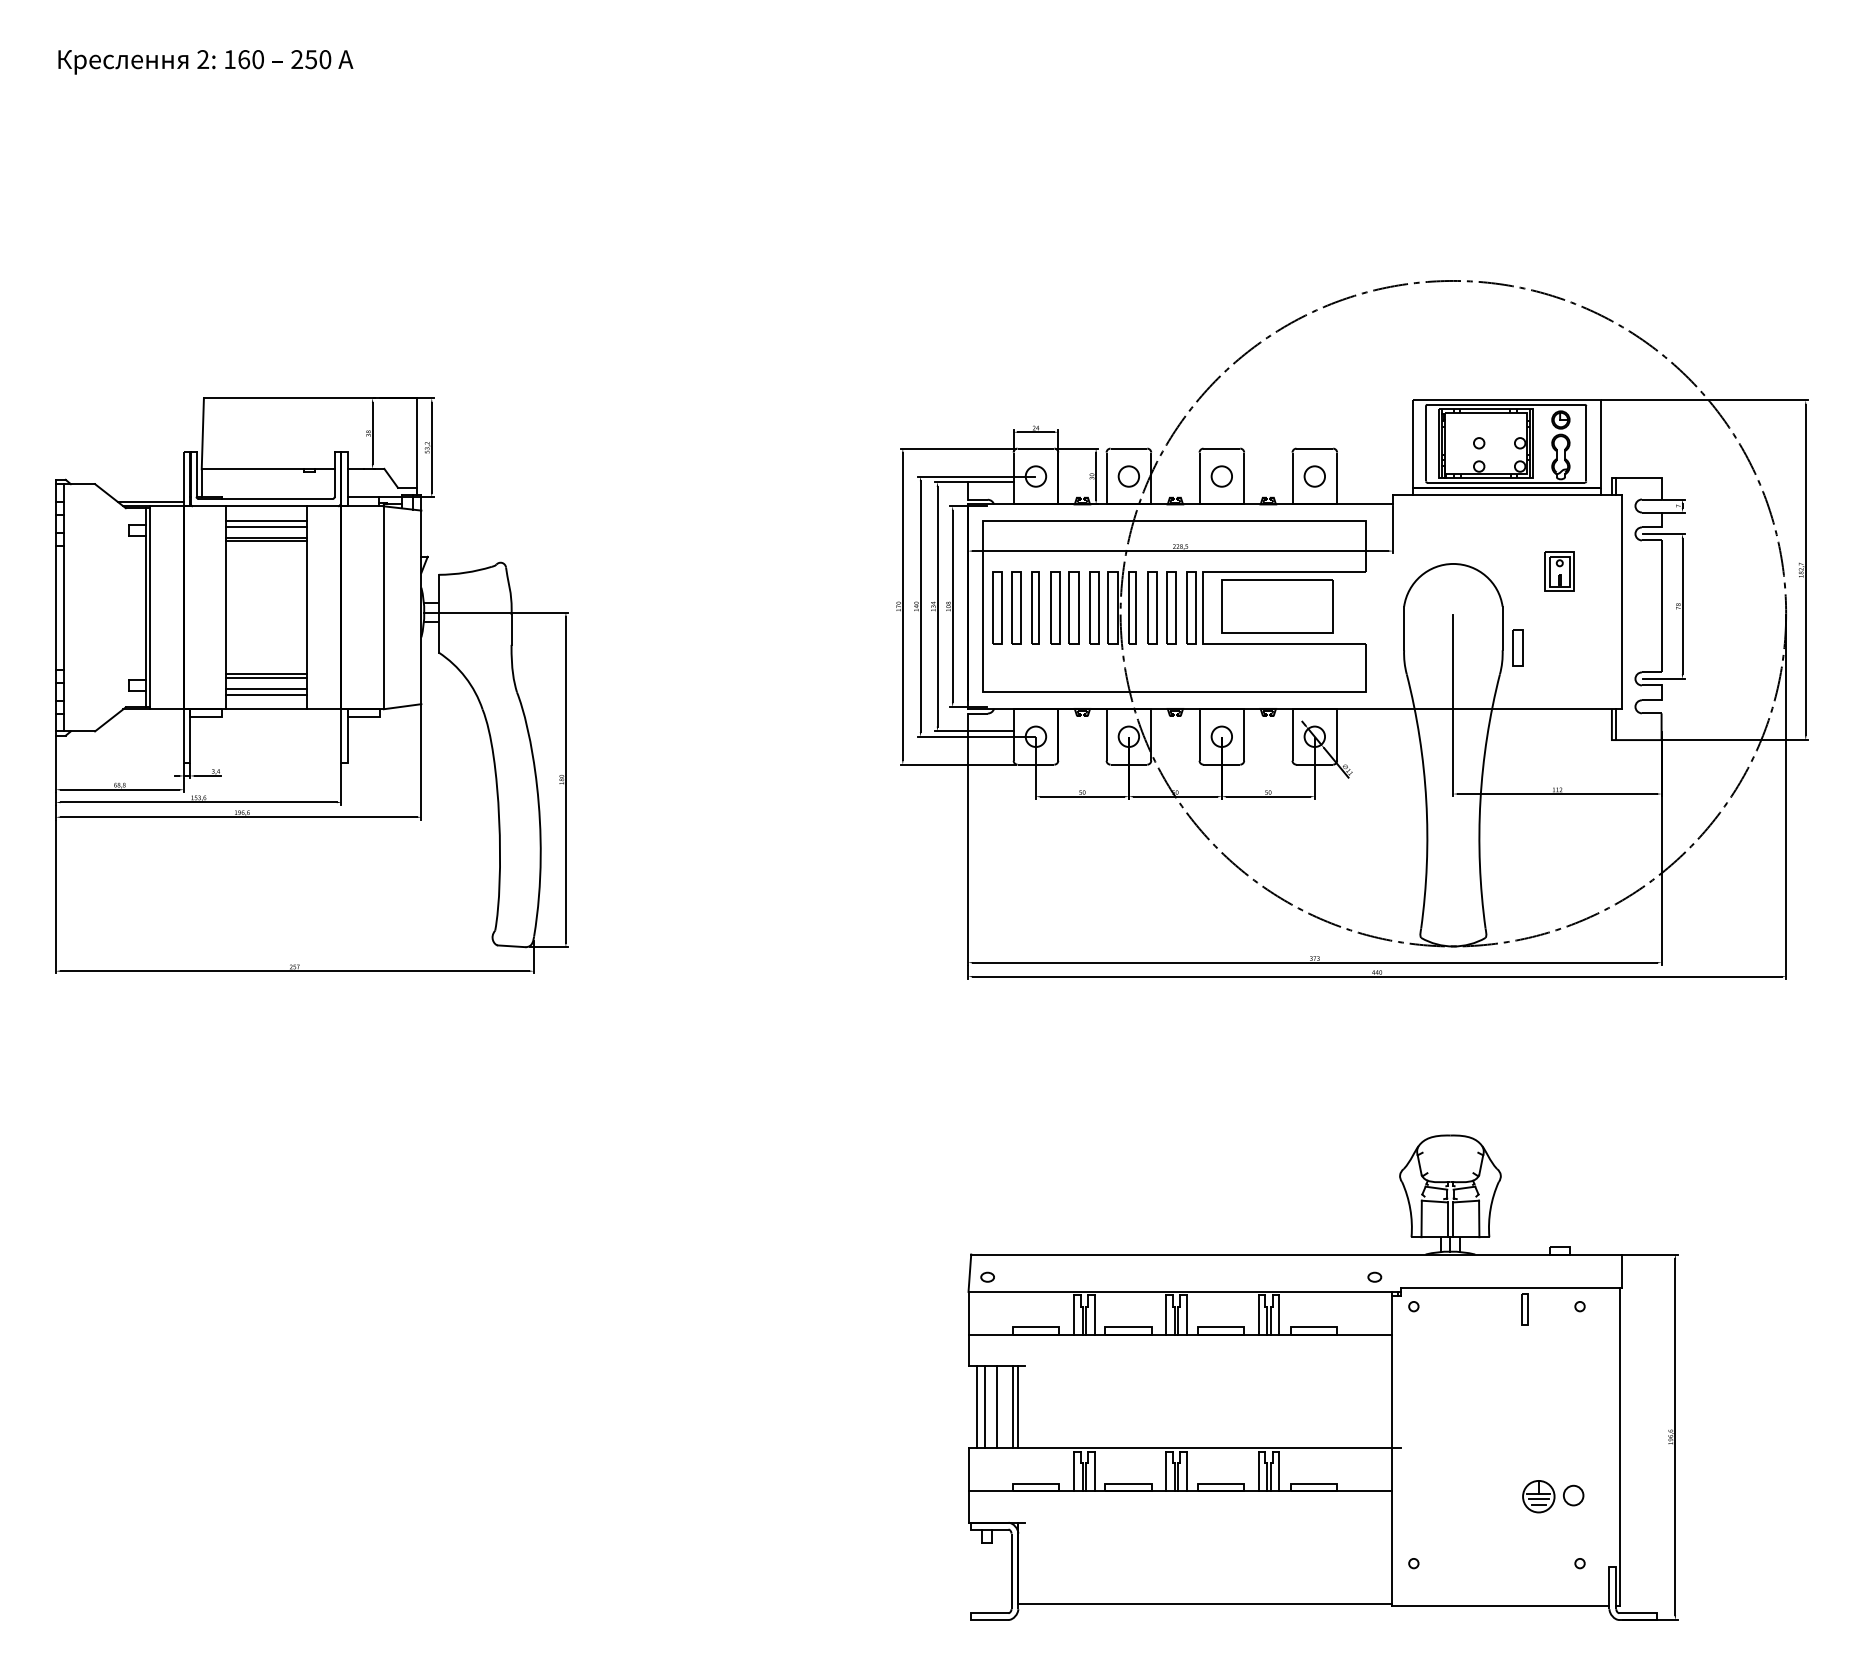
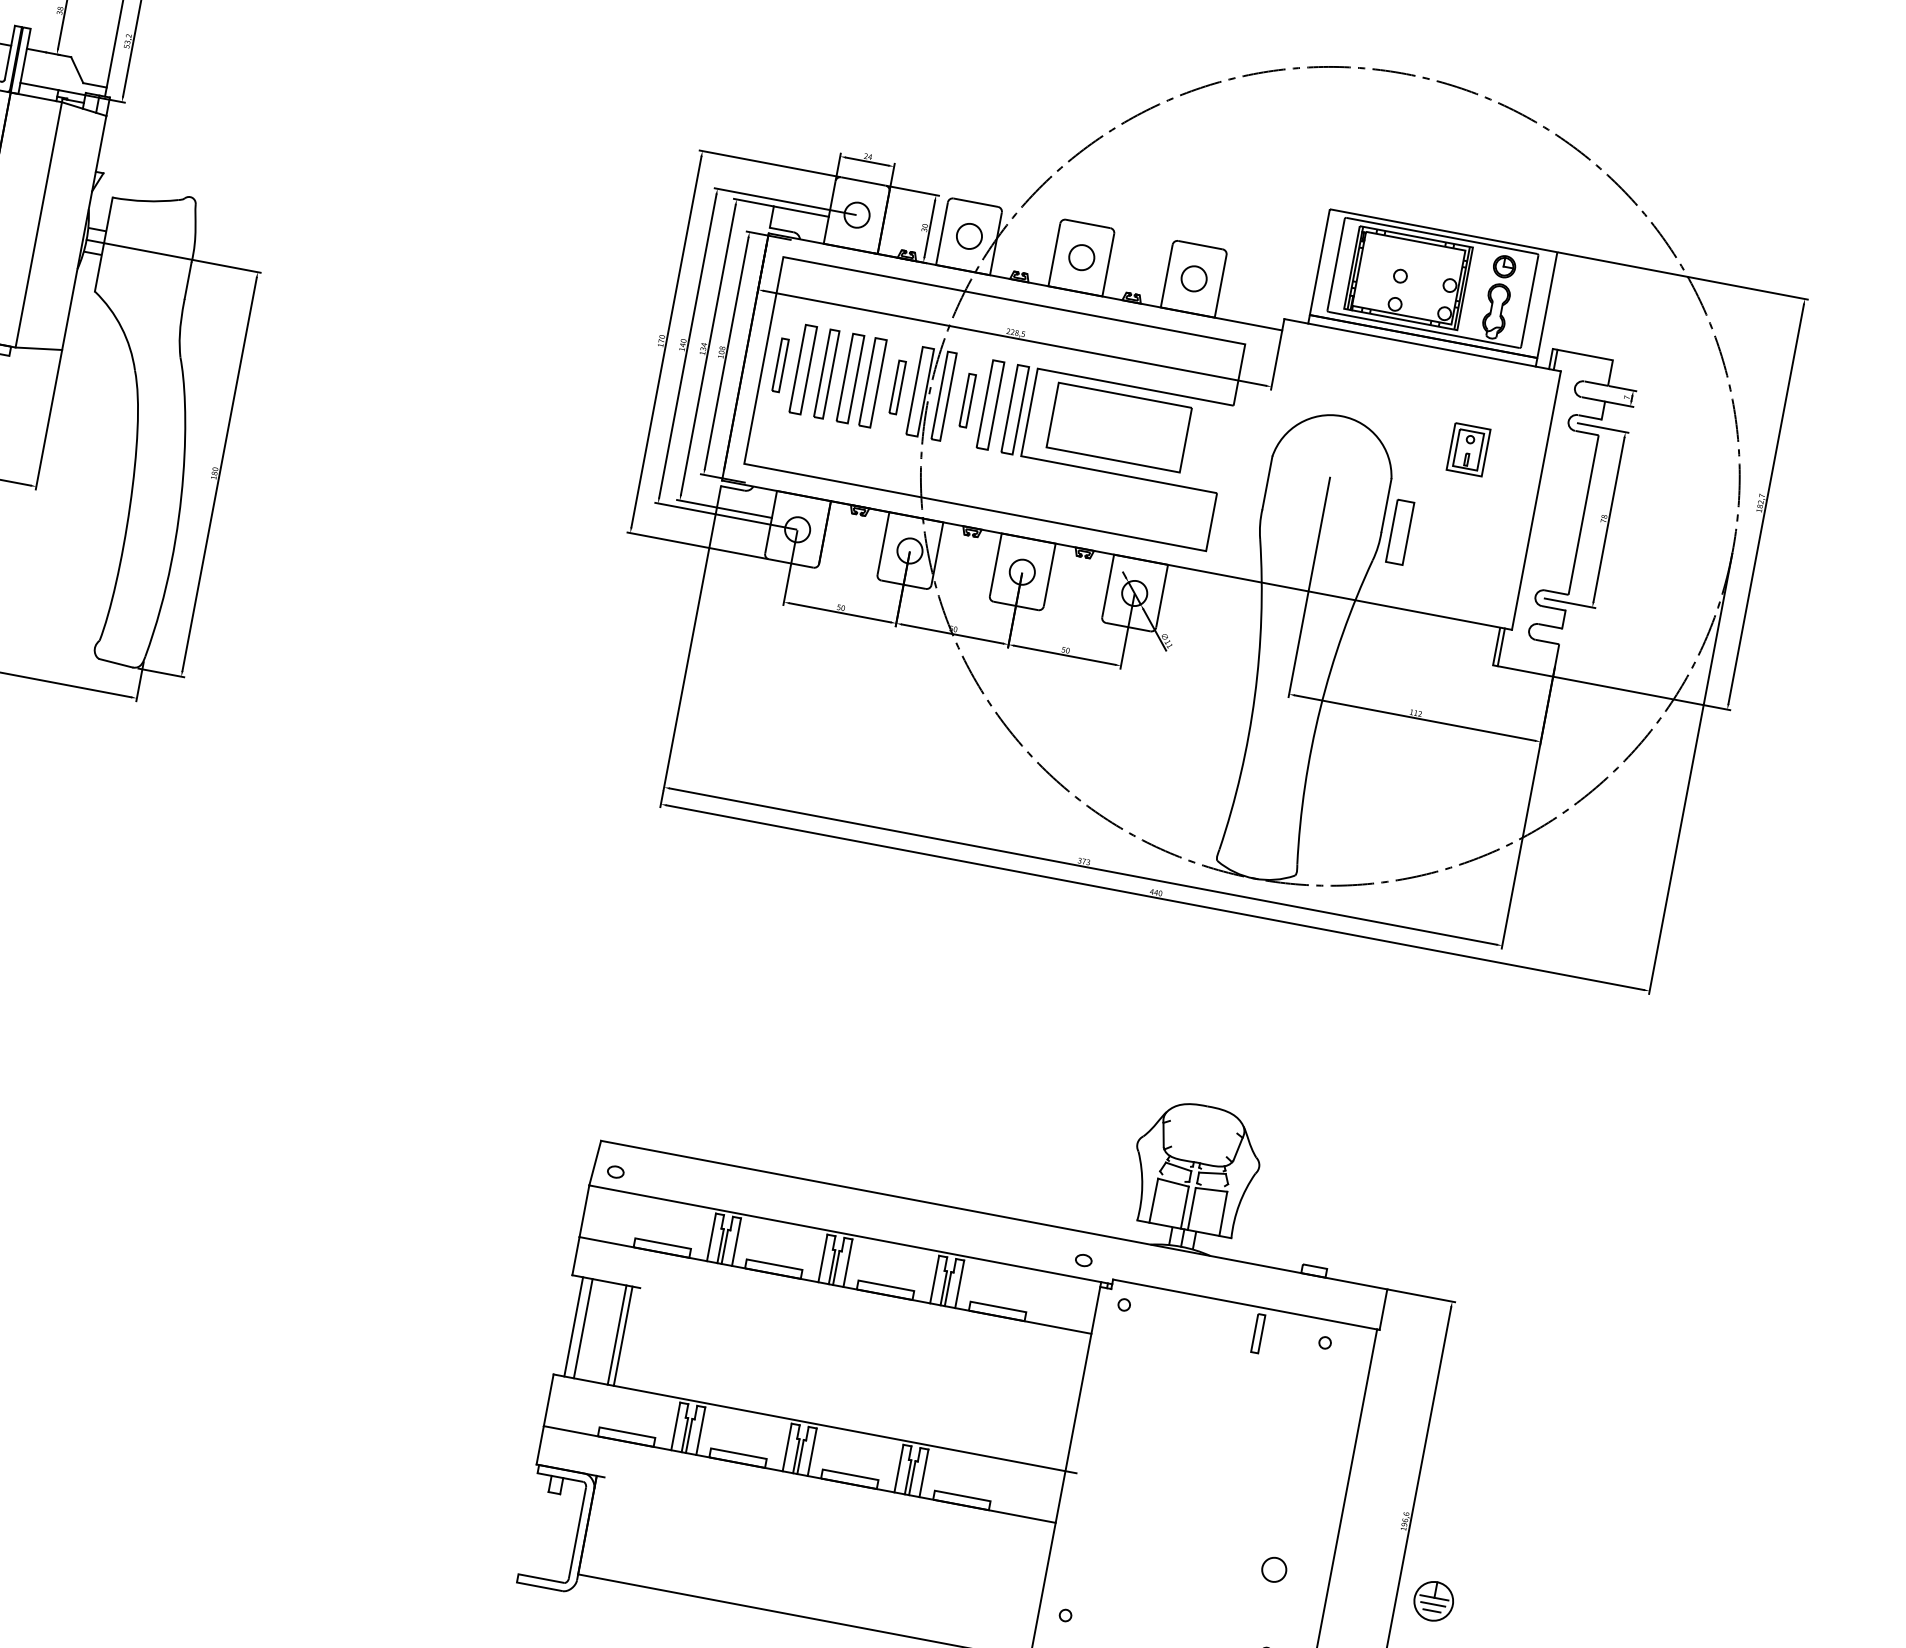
part: (997, 607) -> (780, 364), size x0.6
part: (1094, 607) -> (897, 386), size x0.6
part: (1152, 607) -> (968, 400), size x0.6
part: (1517, 647) -> (1400, 531), size x1.4
line: (996, 1407) -> (596, 1331), removed
part: (1538, 1496) -> (1433, 1601), moved

